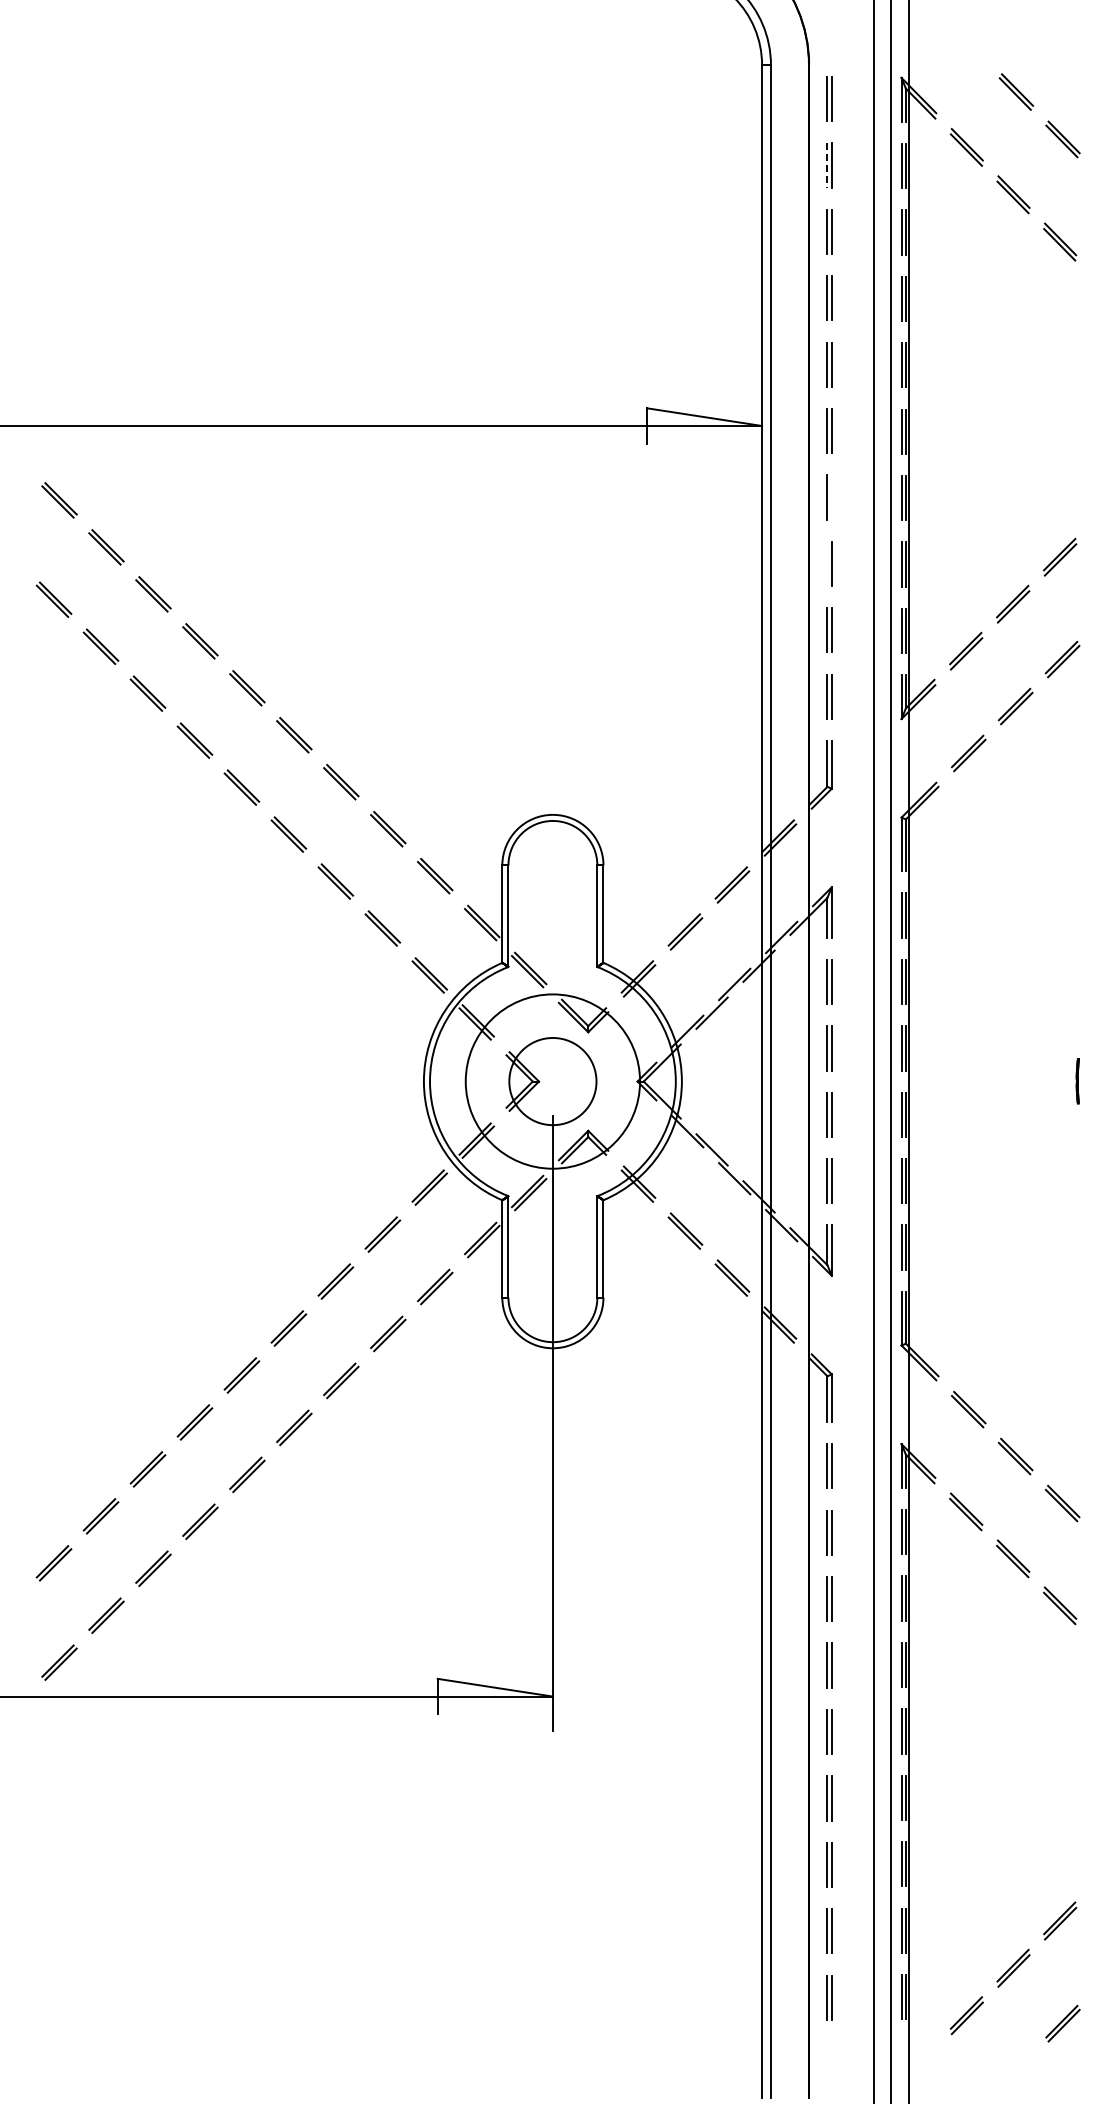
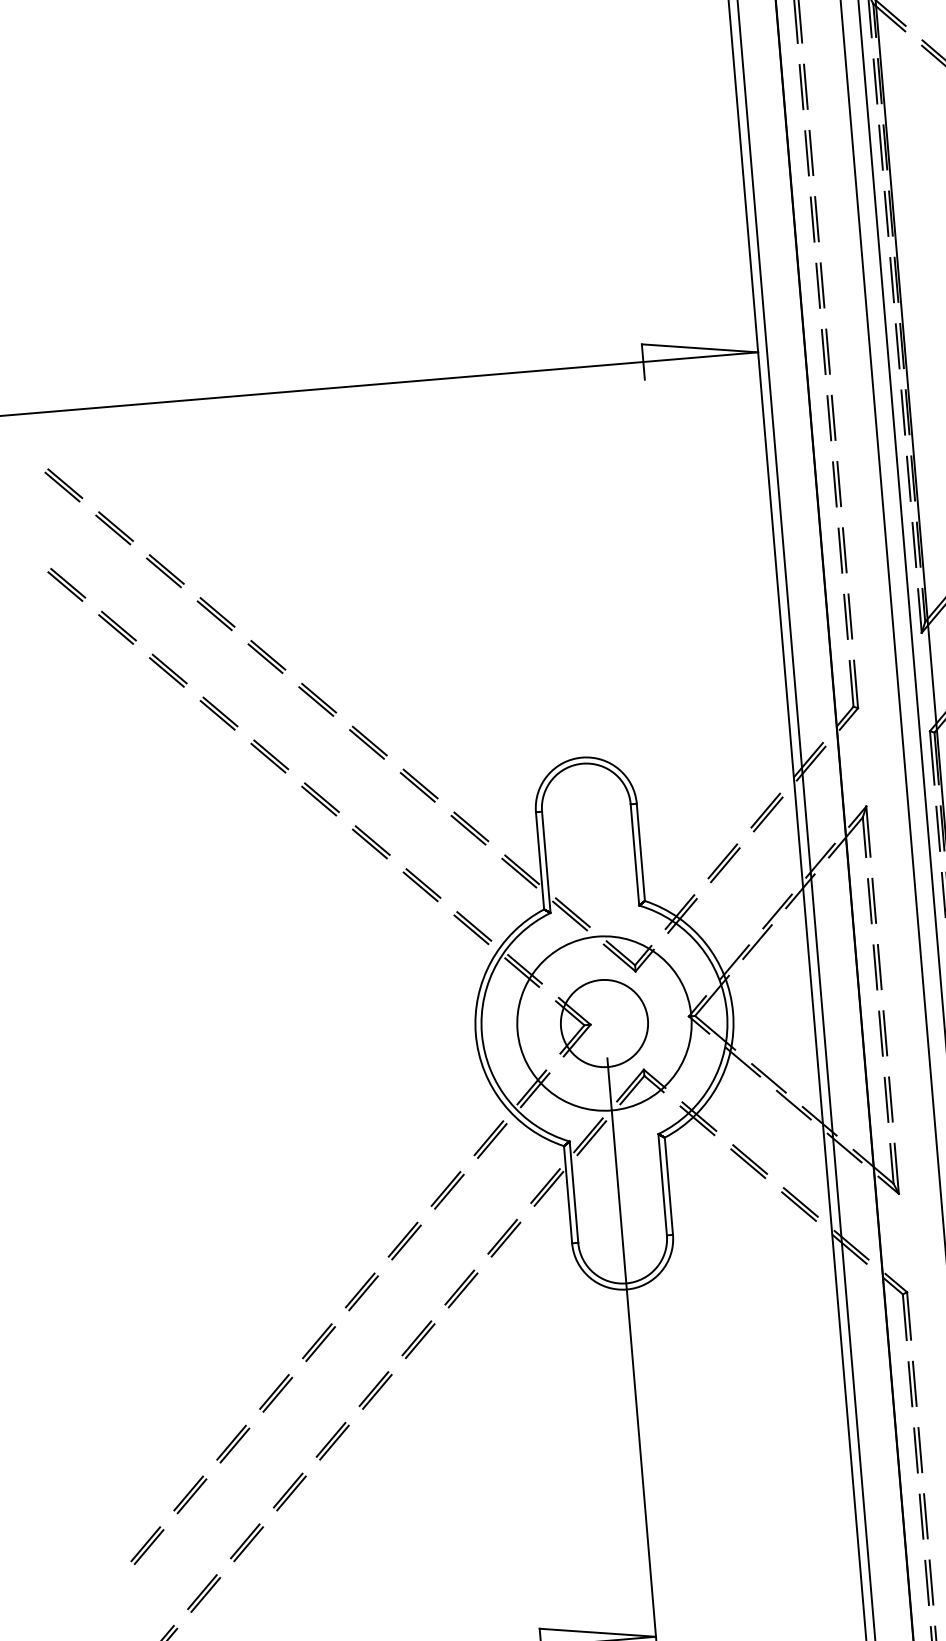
line: (827, 165) -> (801, 87), dashed -> solid
line: (831, 497) -> (833, 417), added
line: (827, 563) -> (834, 484), added

